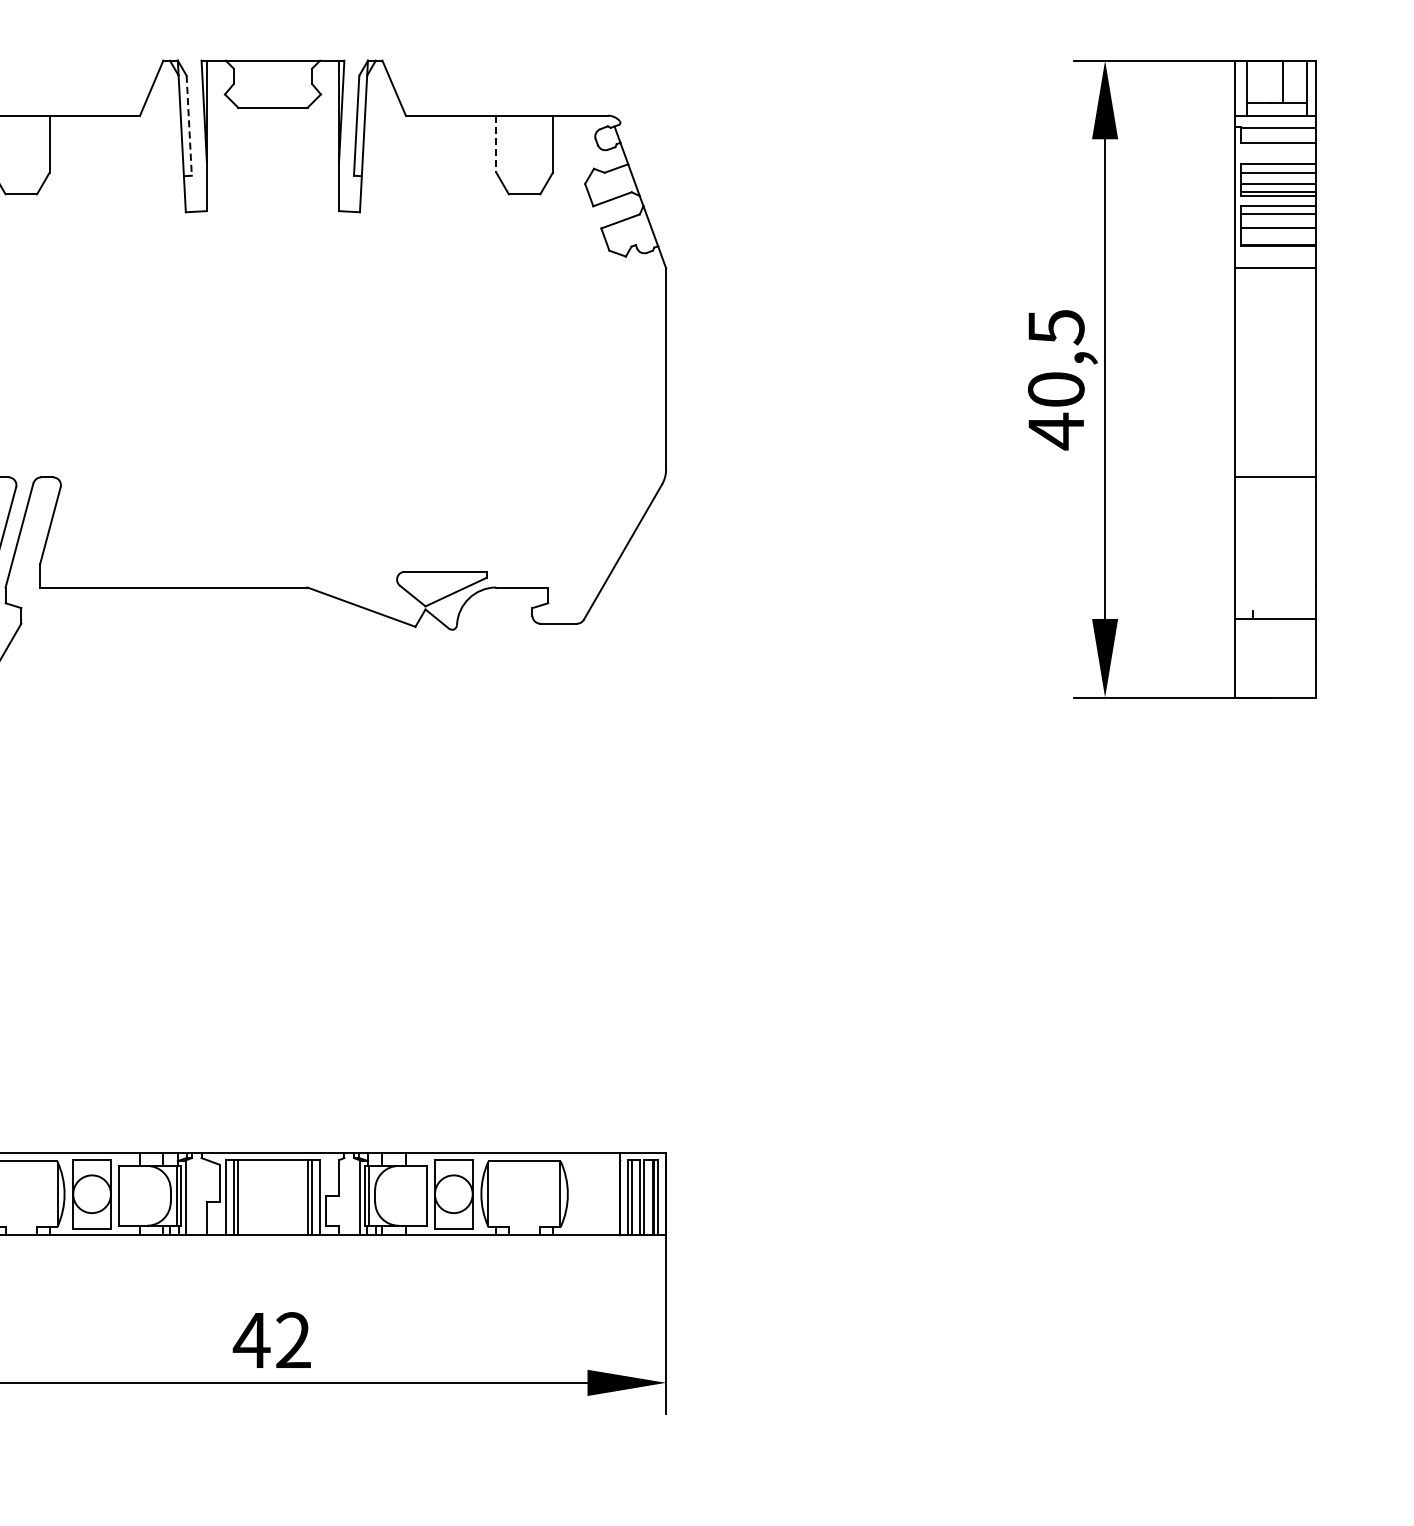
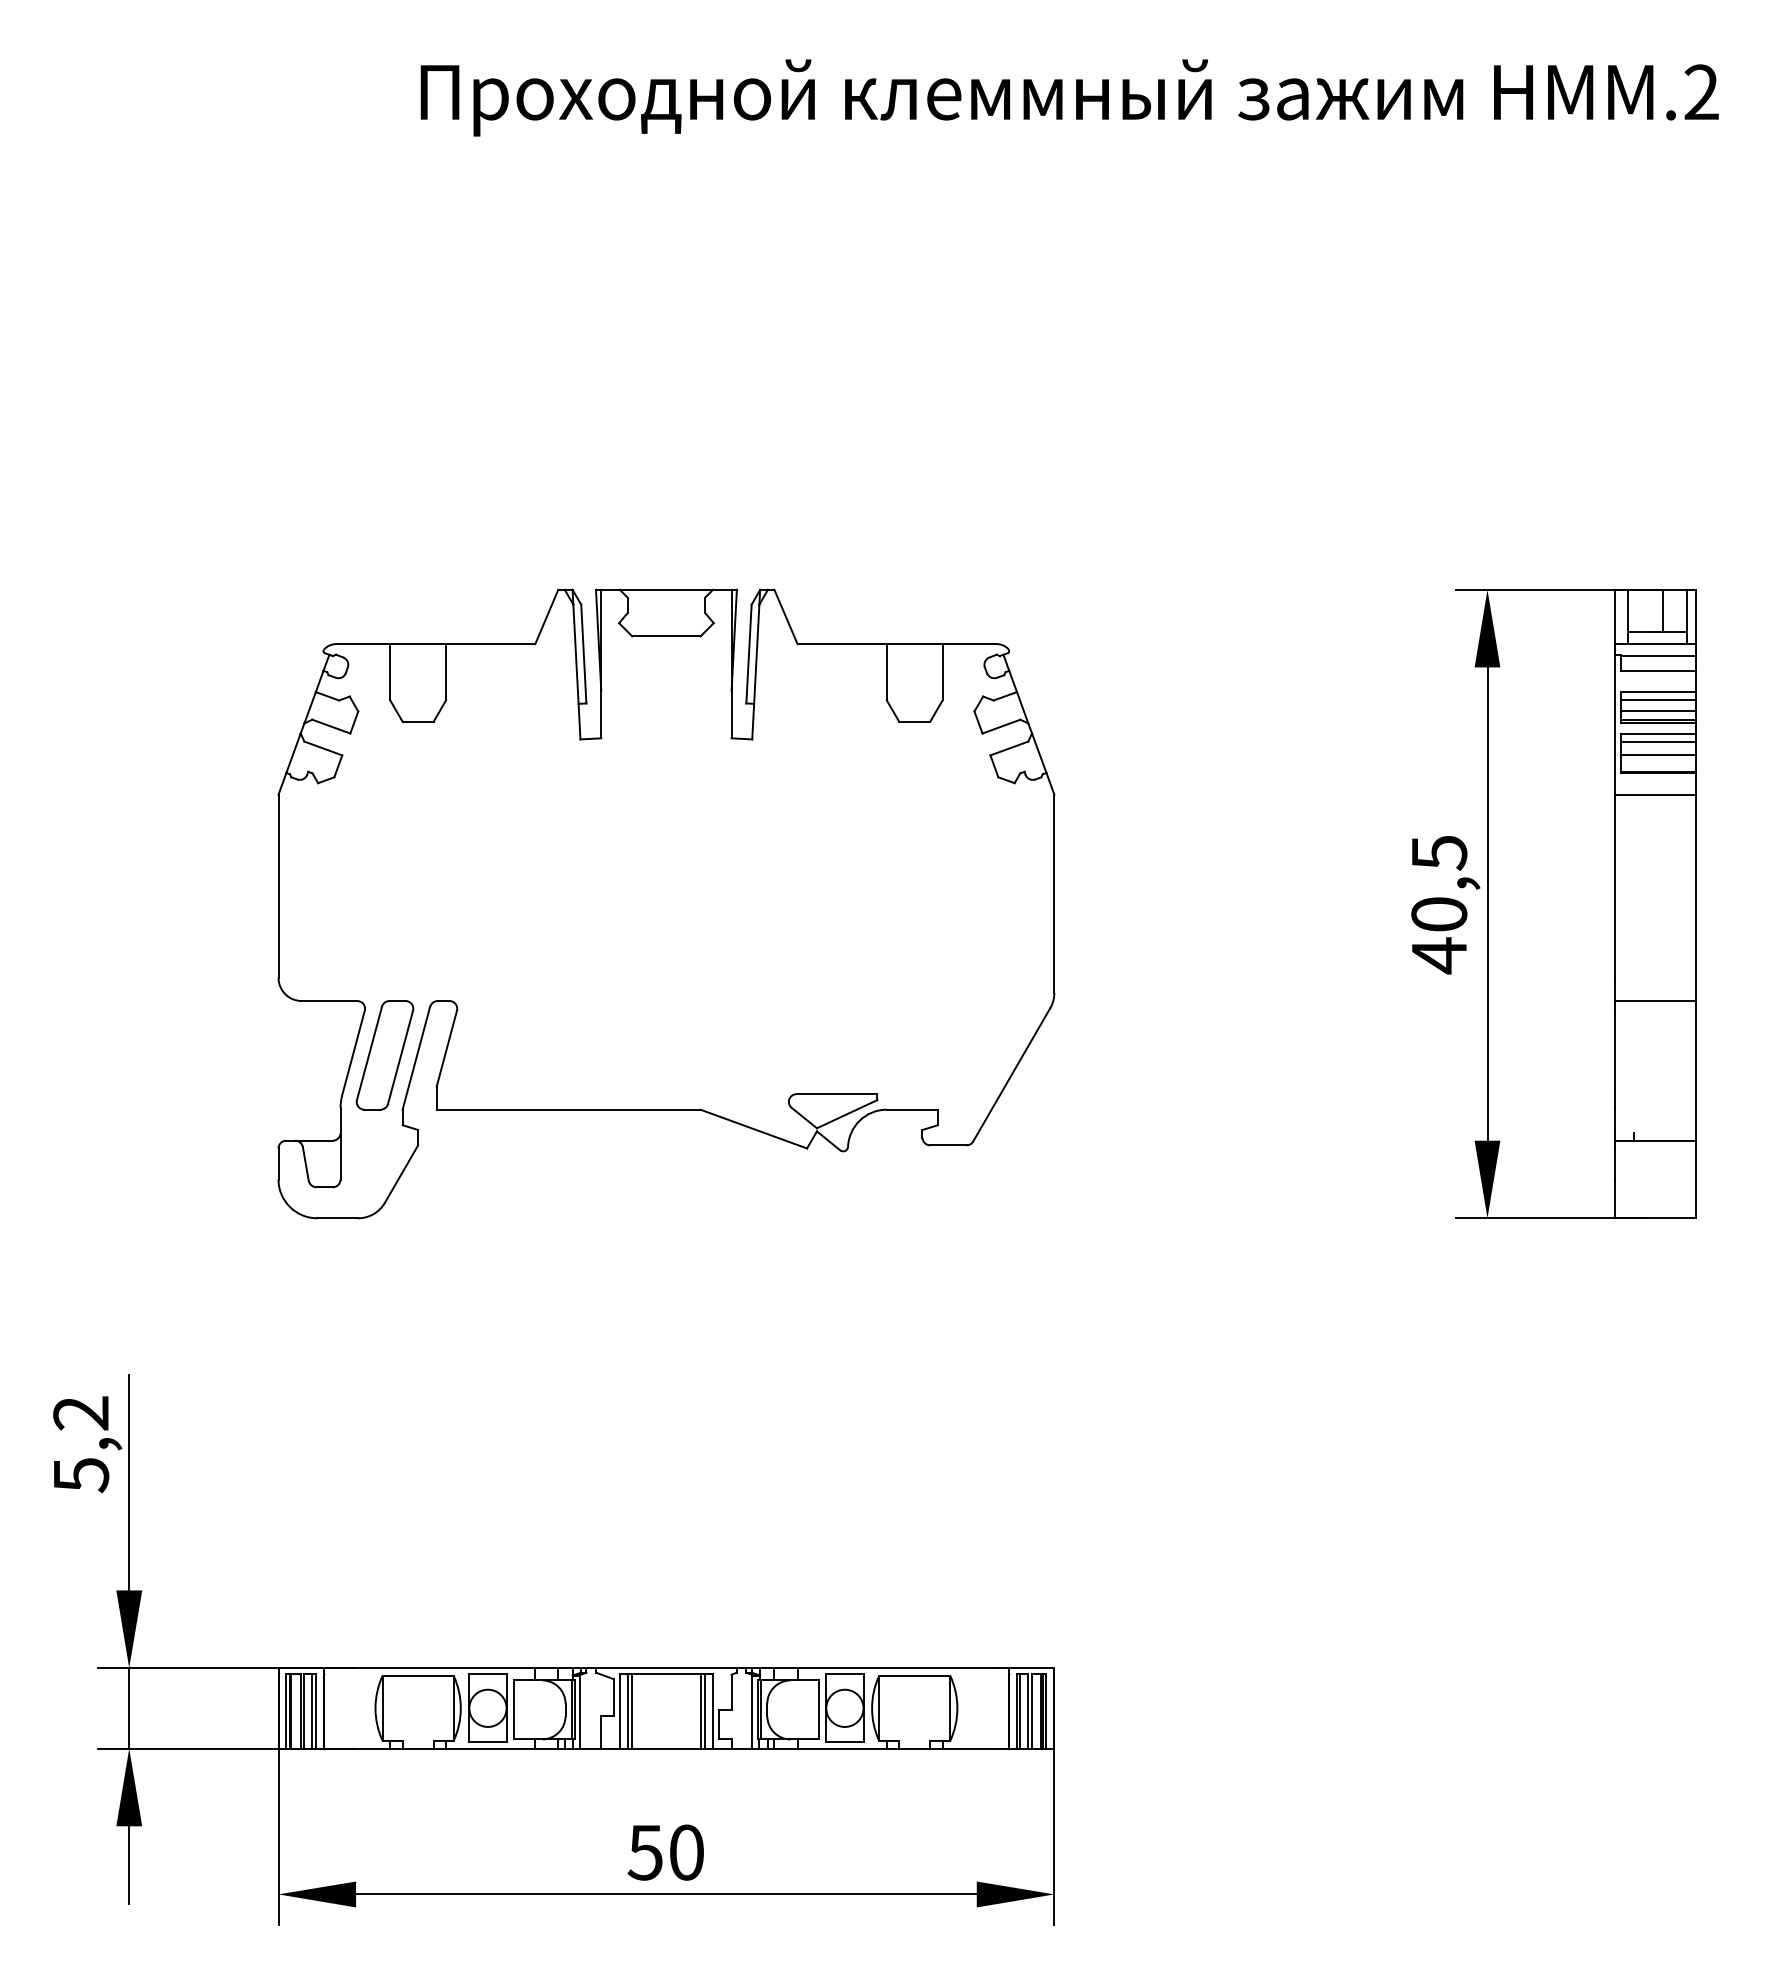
line: (188, 126) -> (583, 654), dashed -> solid
line: (496, 144) -> (886, 672), dashed -> solid
text: (271, 1340) -> (664, 1852), 42 -> 50

